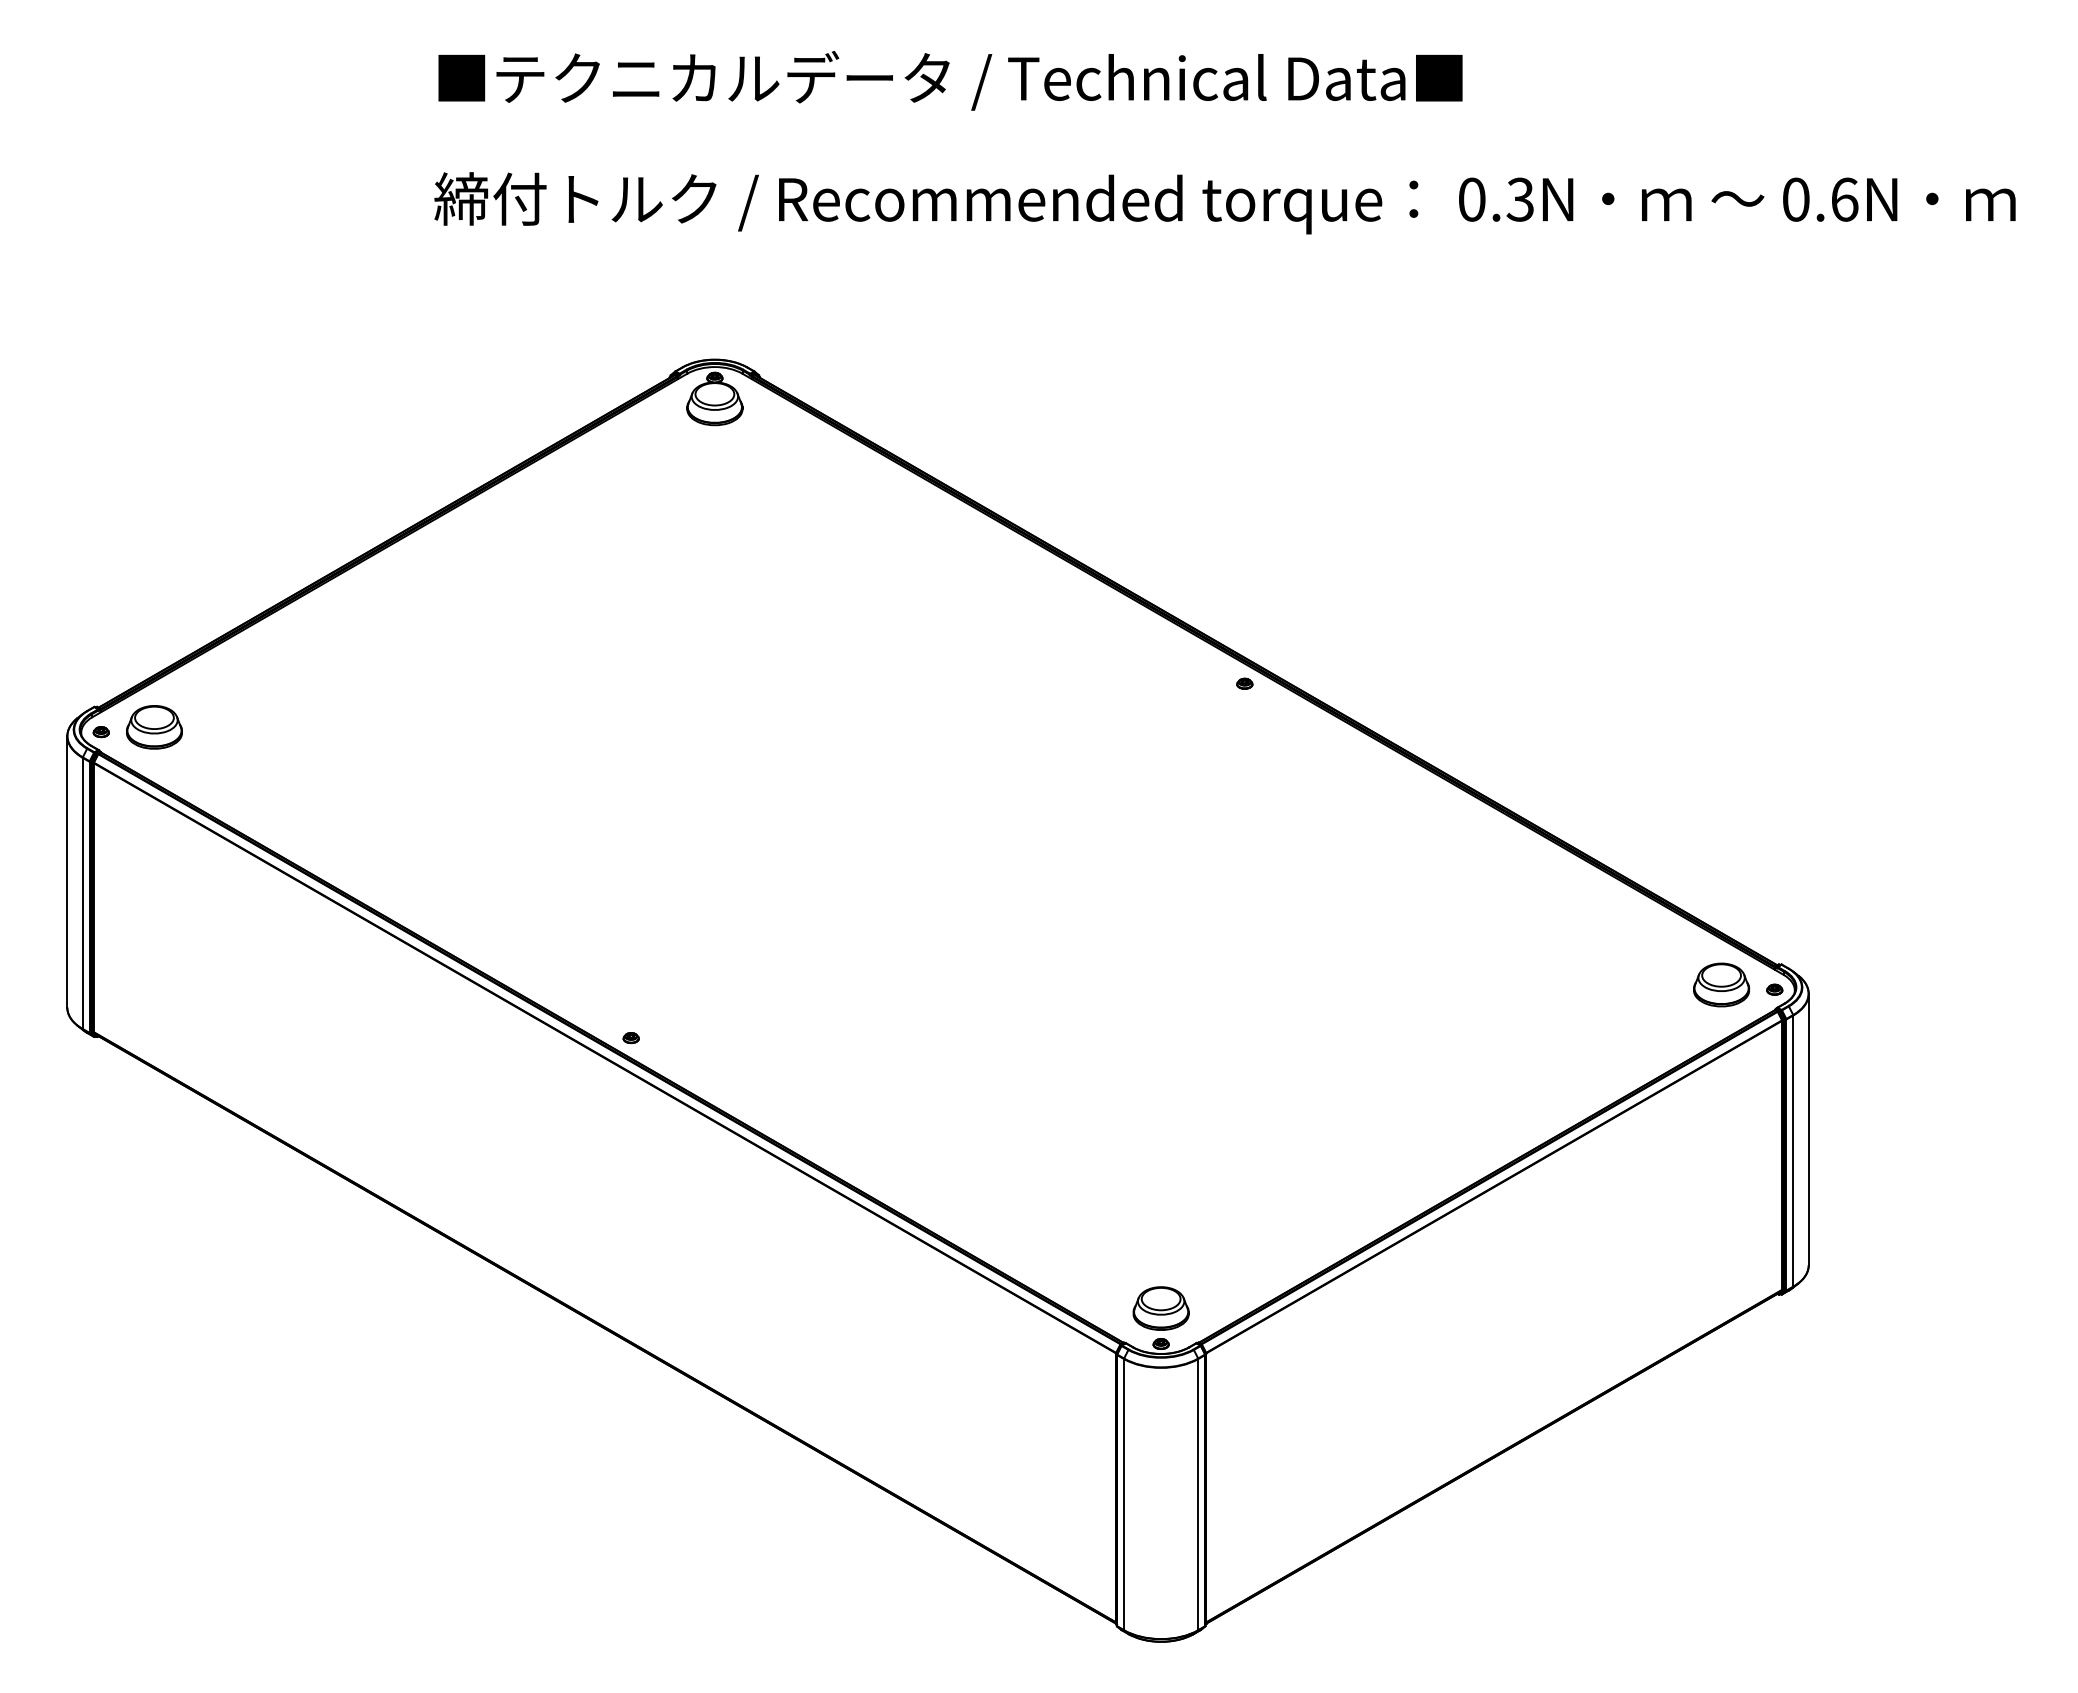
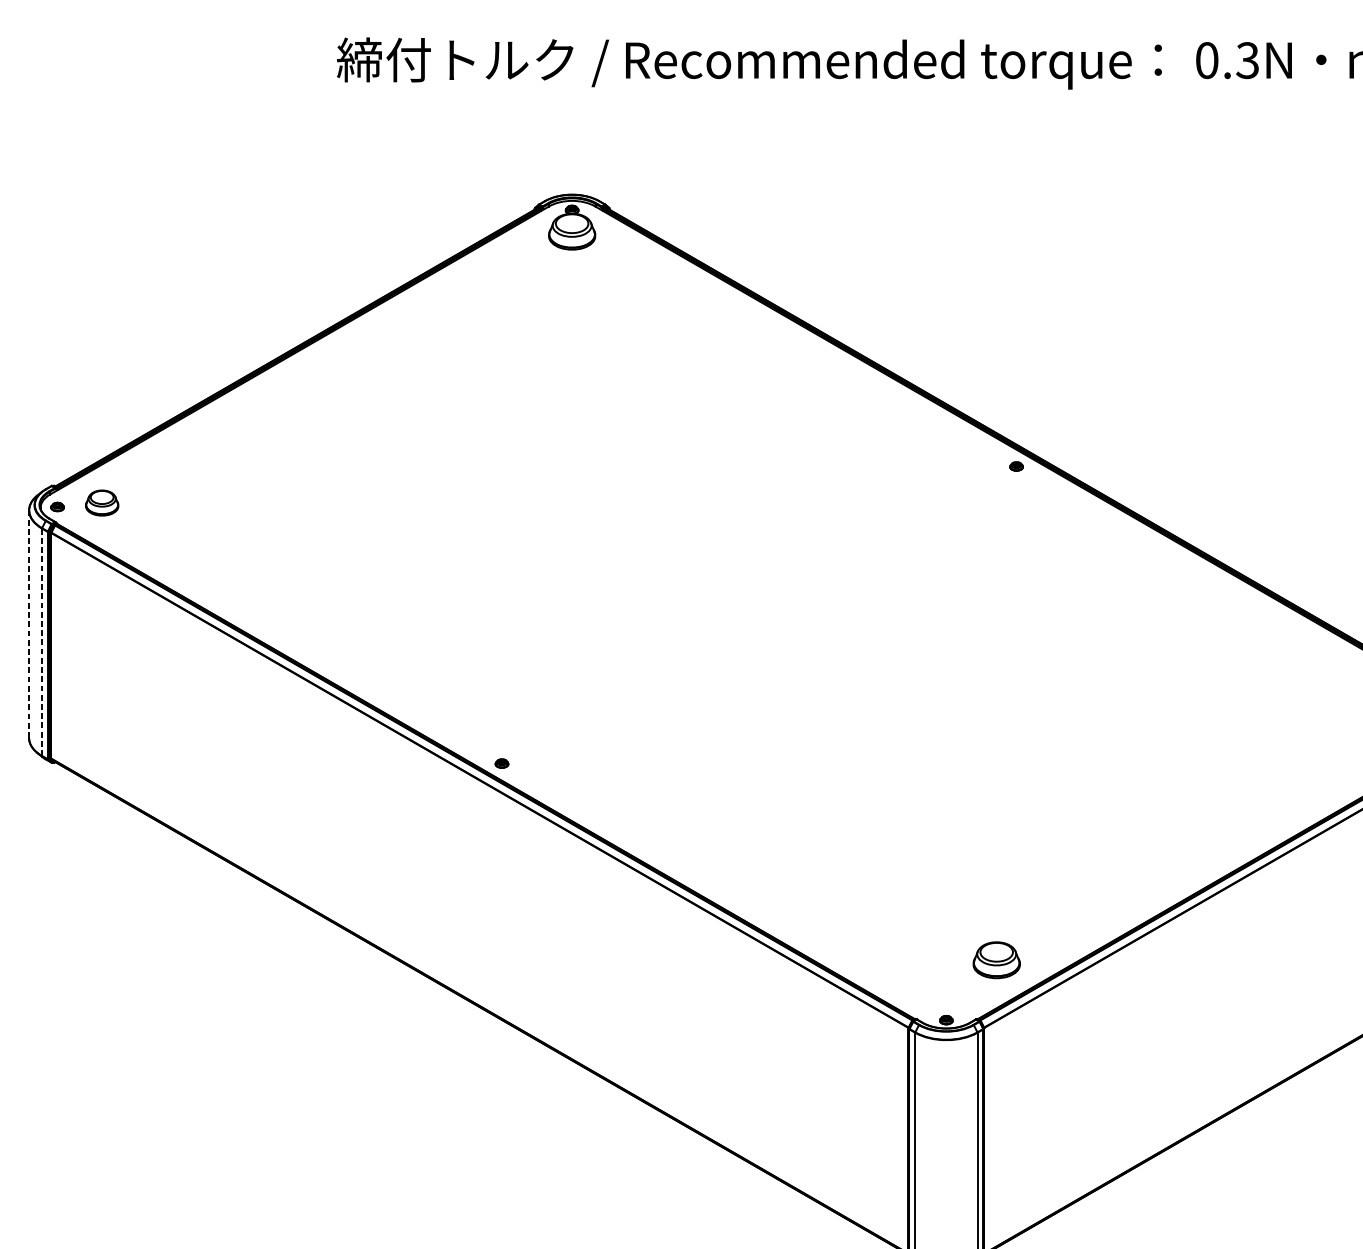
part: (154, 727) -> (102, 503), size x0.7
line: (67, 871) -> (29, 623), solid -> dashed
line: (82, 893) -> (41, 642), solid -> dashed
part: (1160, 1308) -> (996, 960), moved

